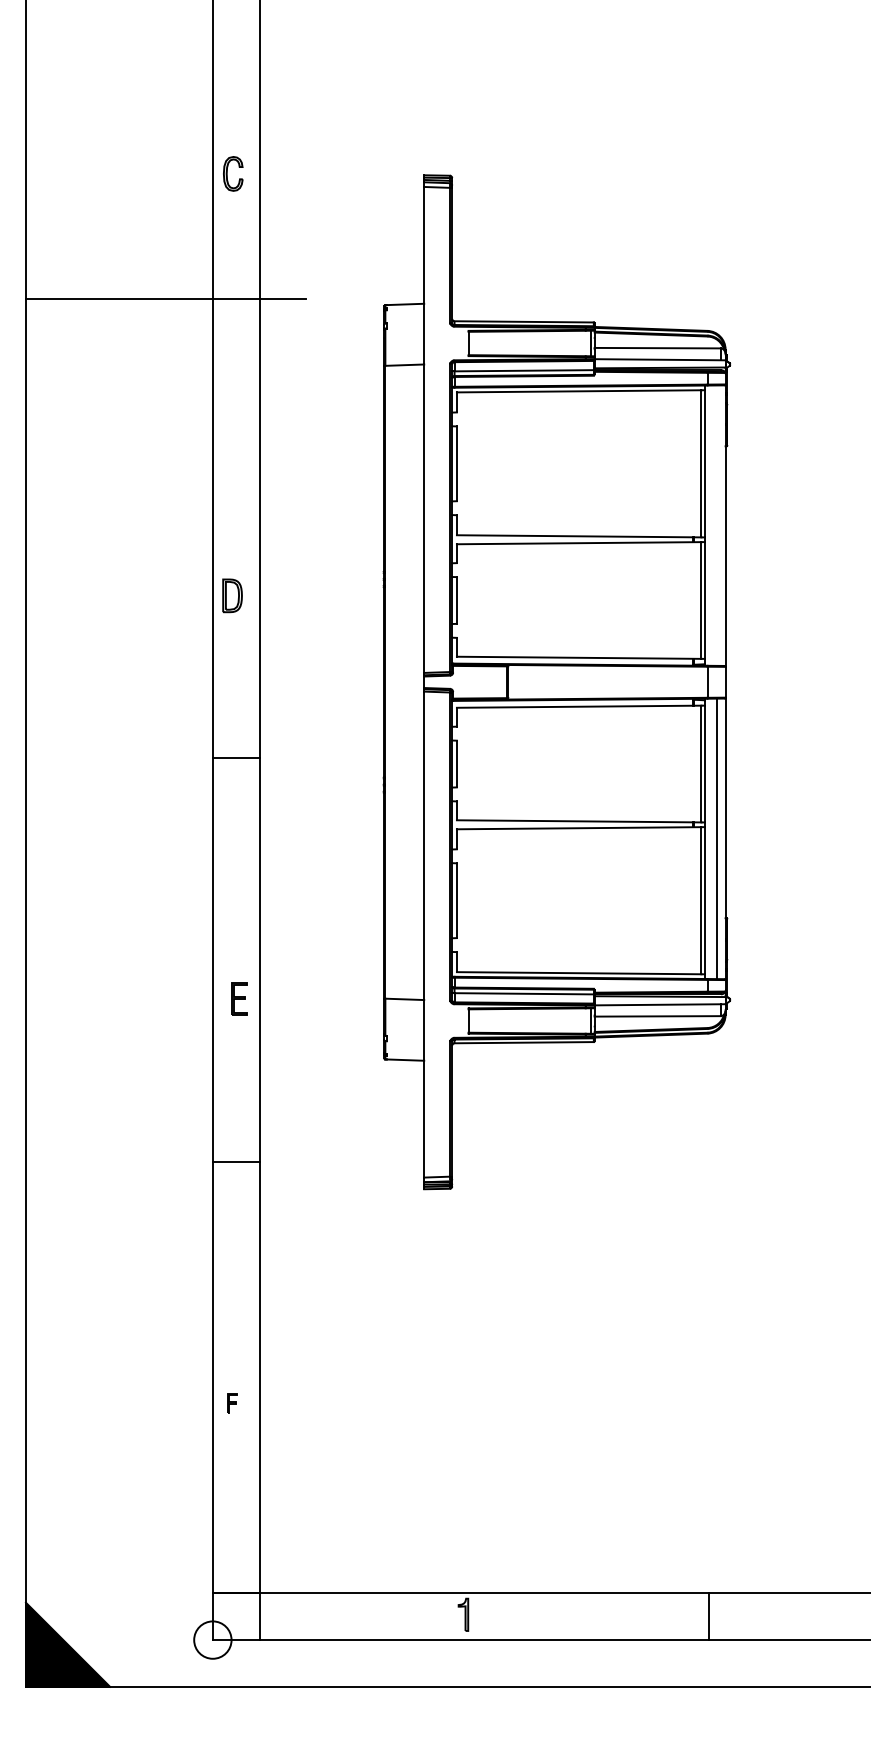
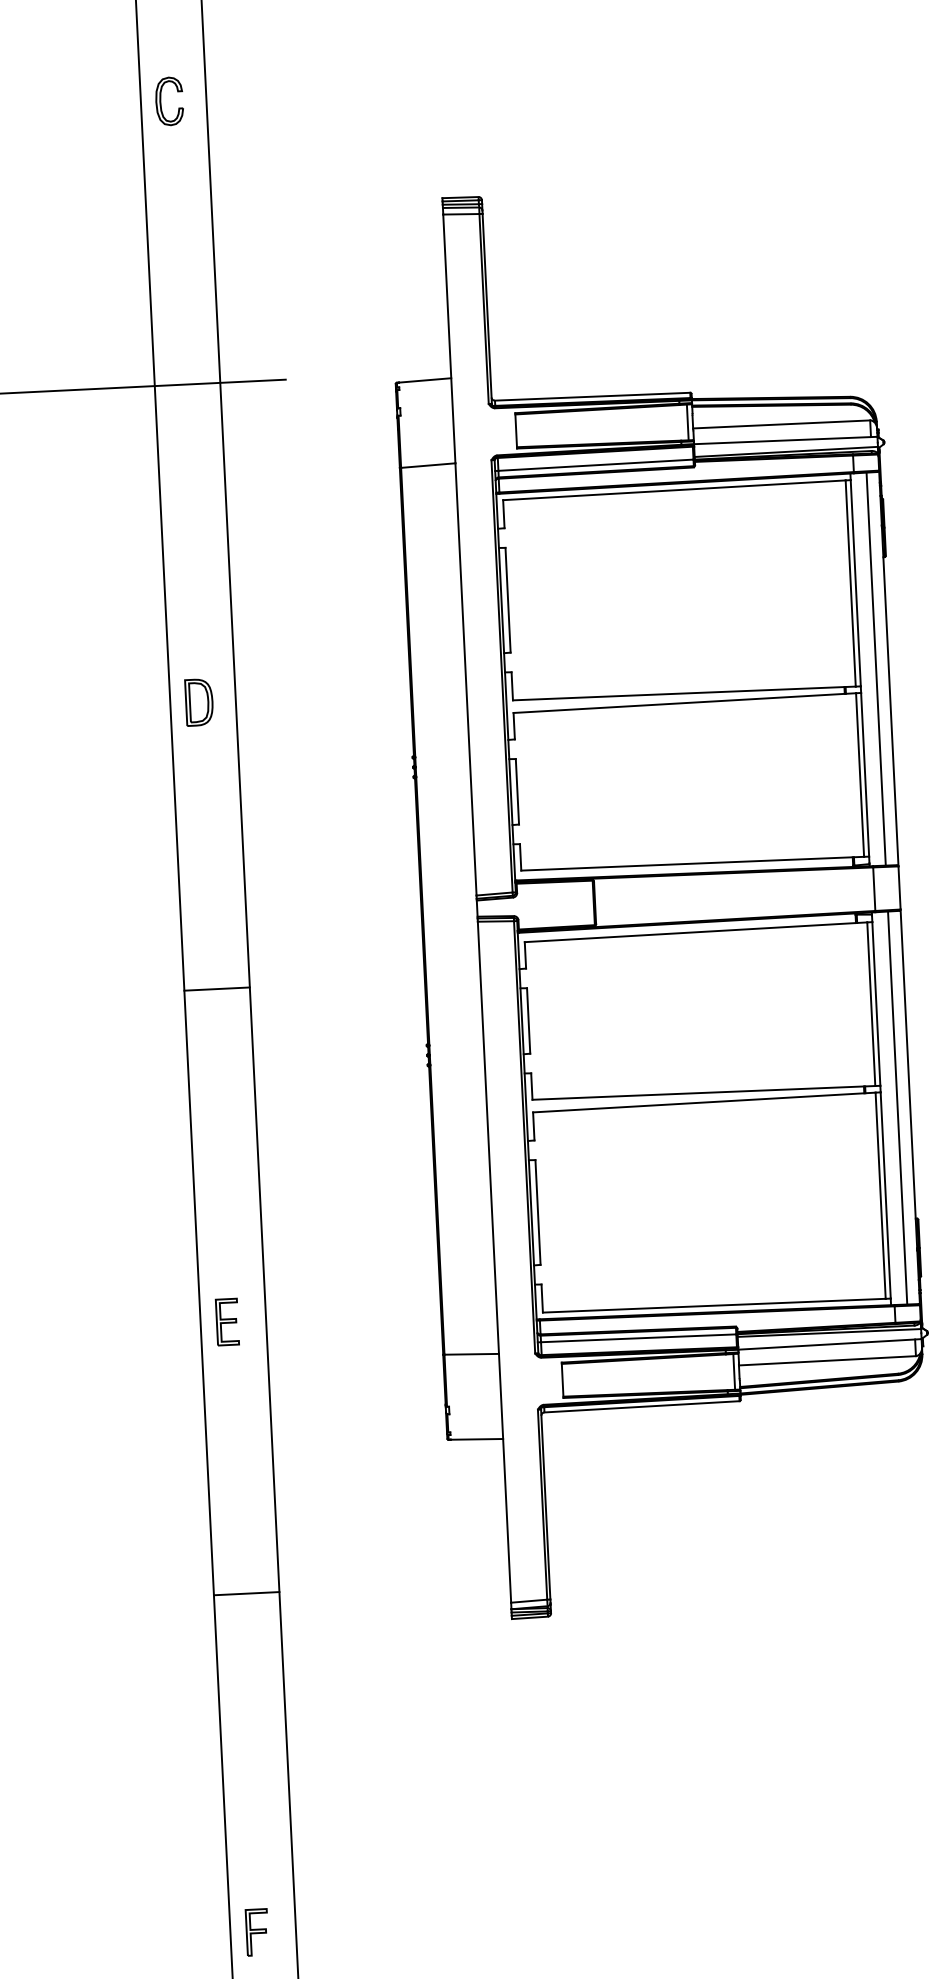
part: (233, 173) -> (169, 100), moved
line: (716, 525) -> (876, 668), added
part: (232, 595) -> (199, 702), moved
line: (235, 758) -> (216, 989), moved
part: (239, 998) -> (228, 1321), moved
part: (232, 1403) -> (257, 1932), size x1.67

